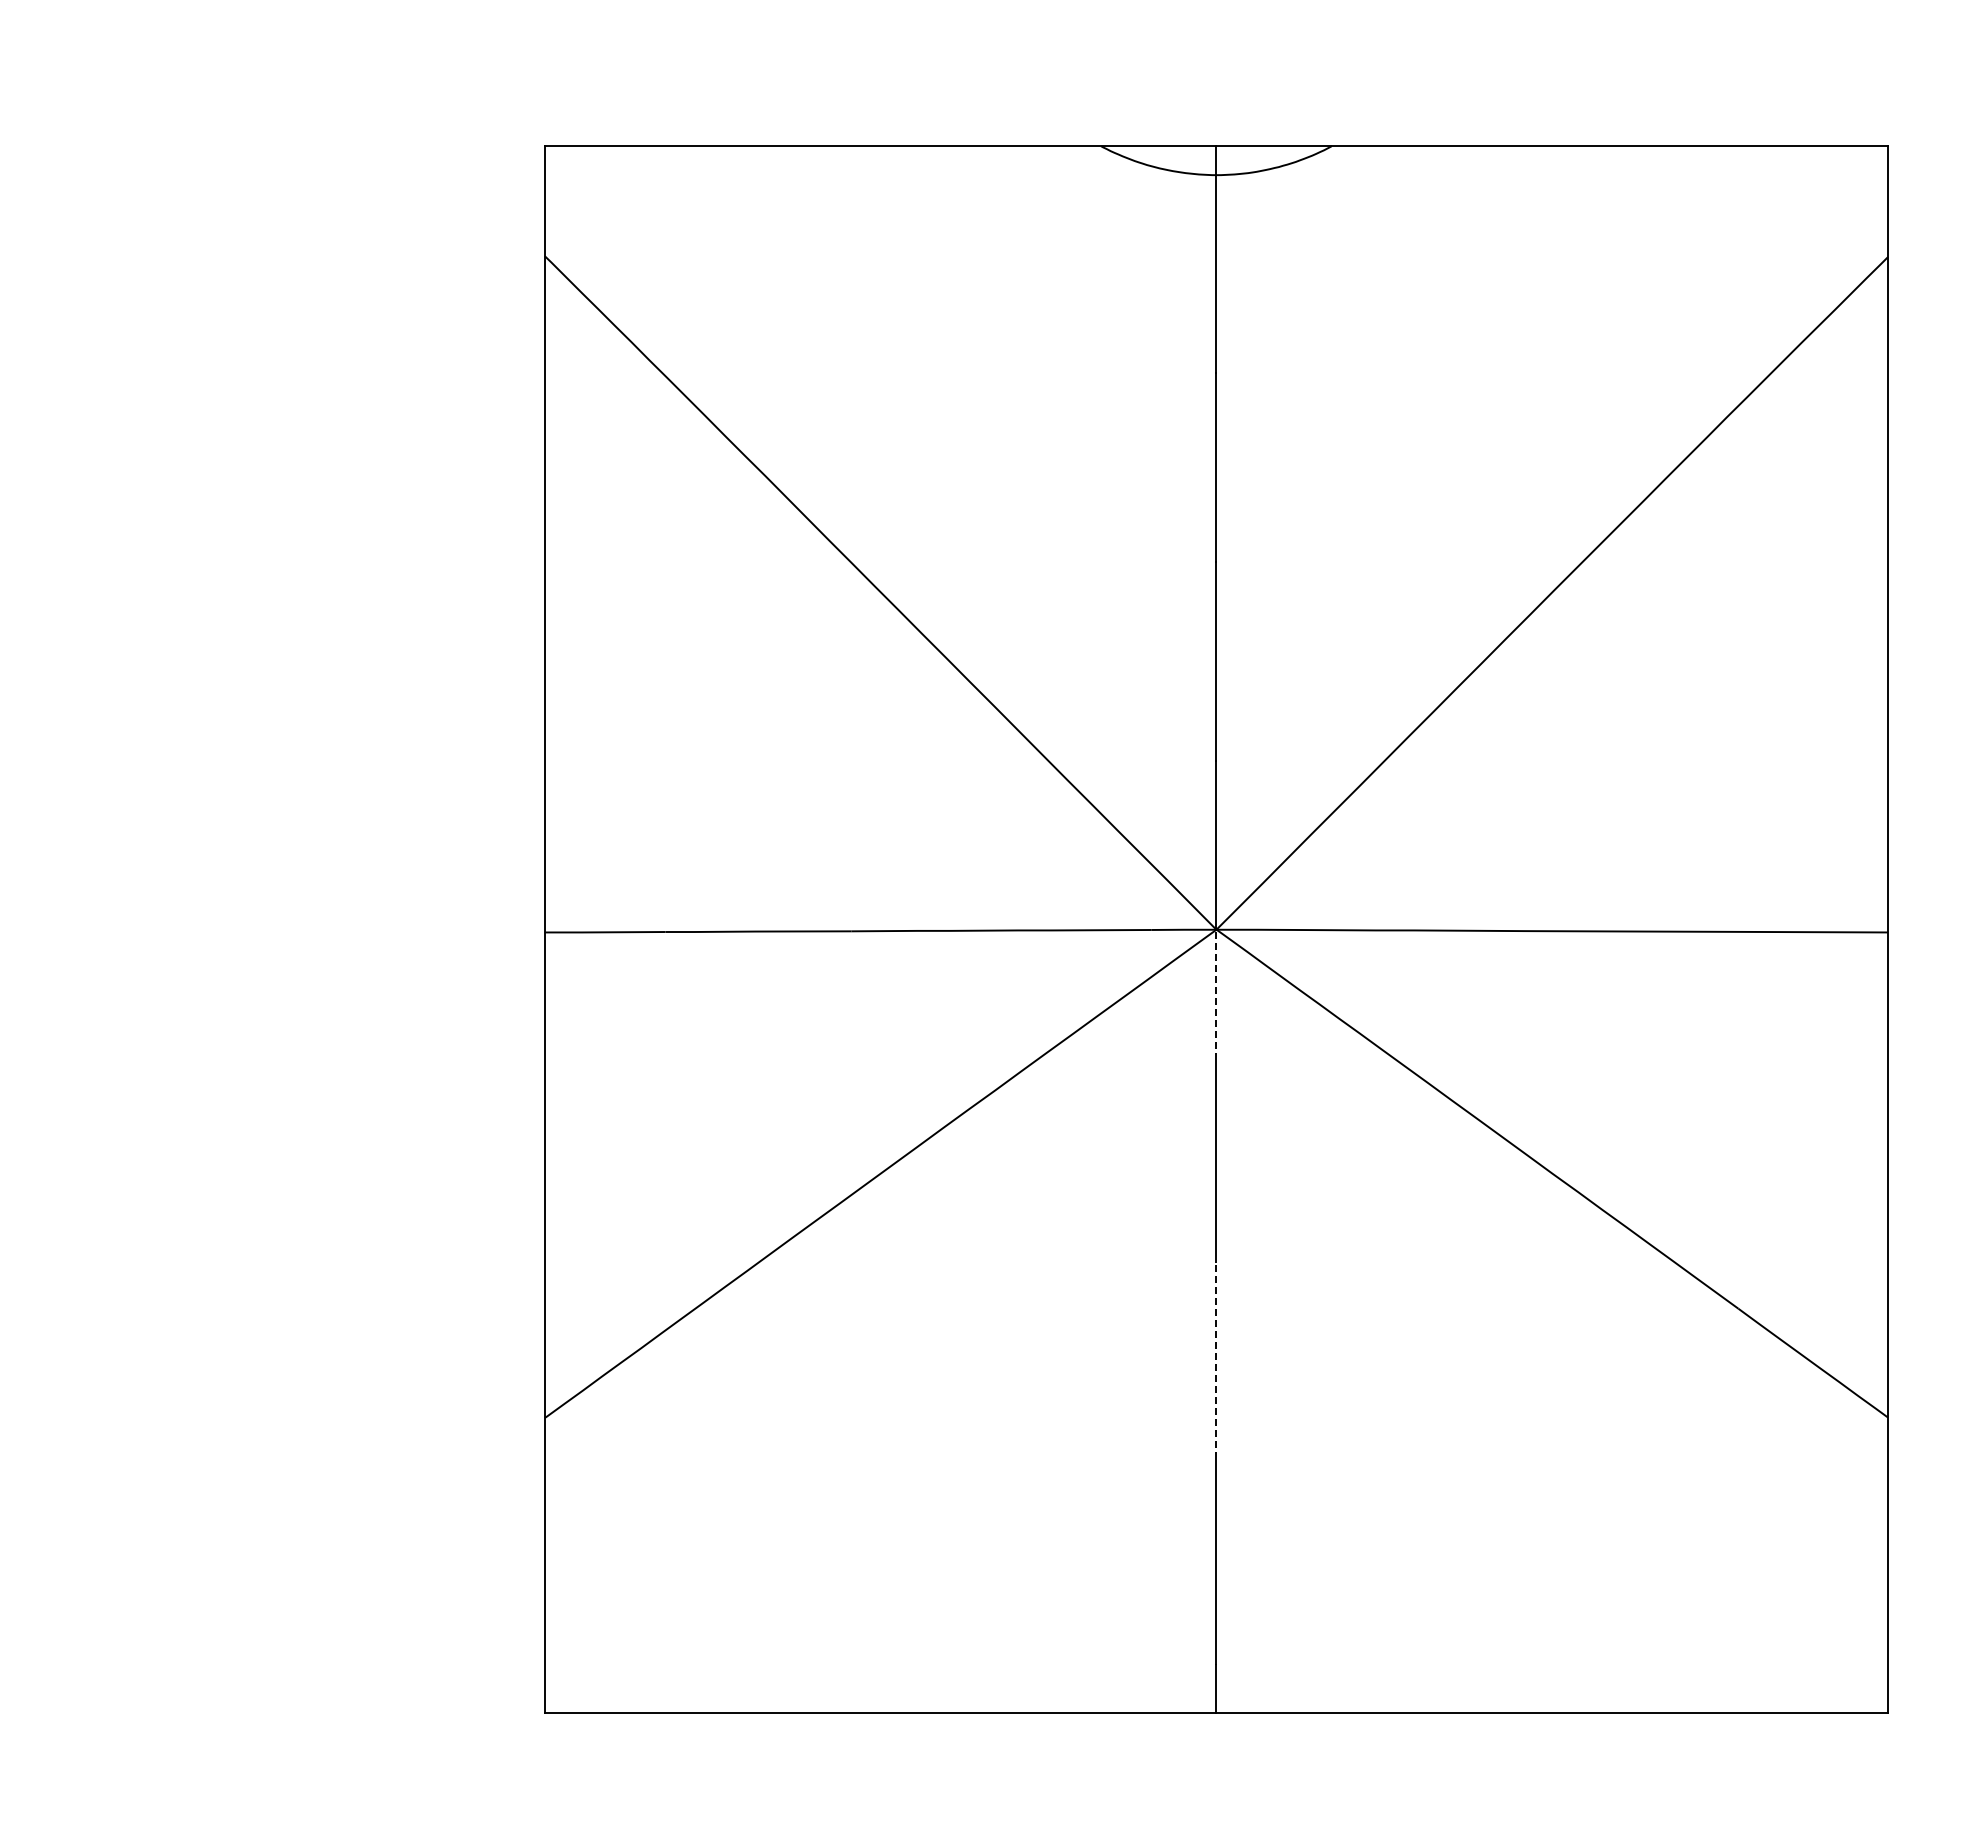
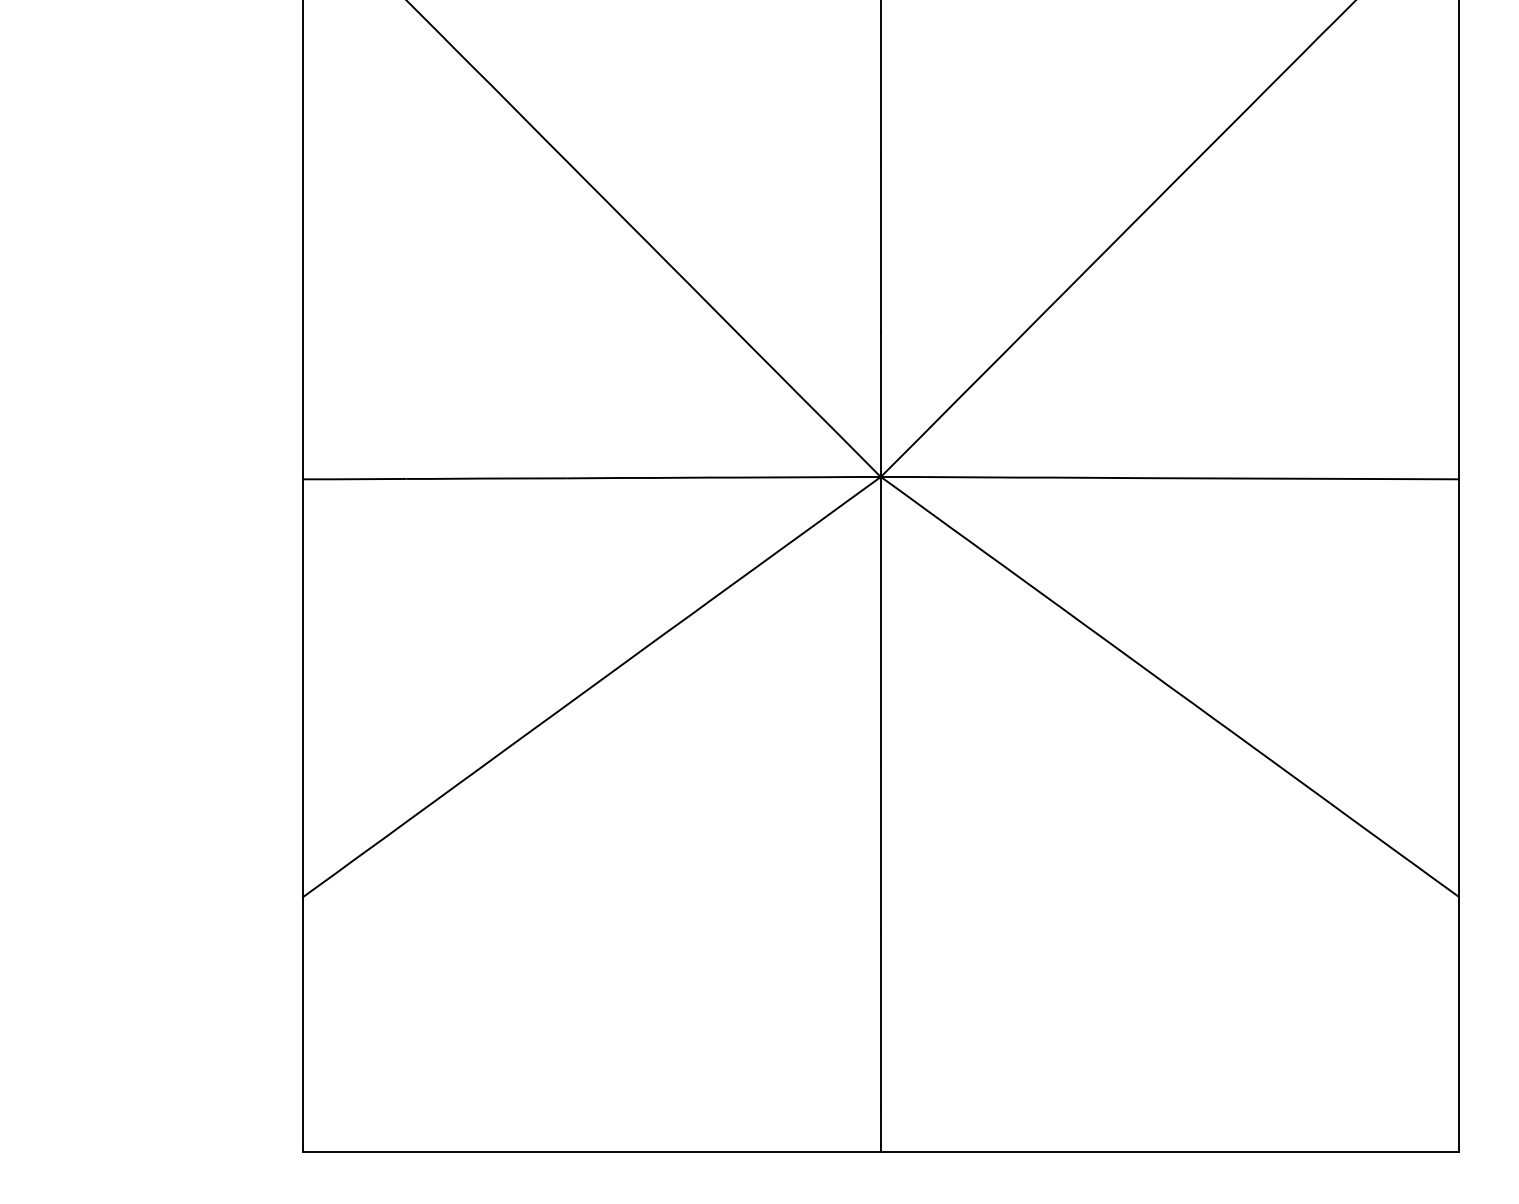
line: (1216, 993) -> (880, 531), dashed -> solid
line: (1216, 1360) -> (880, 847), dashed -> solid

